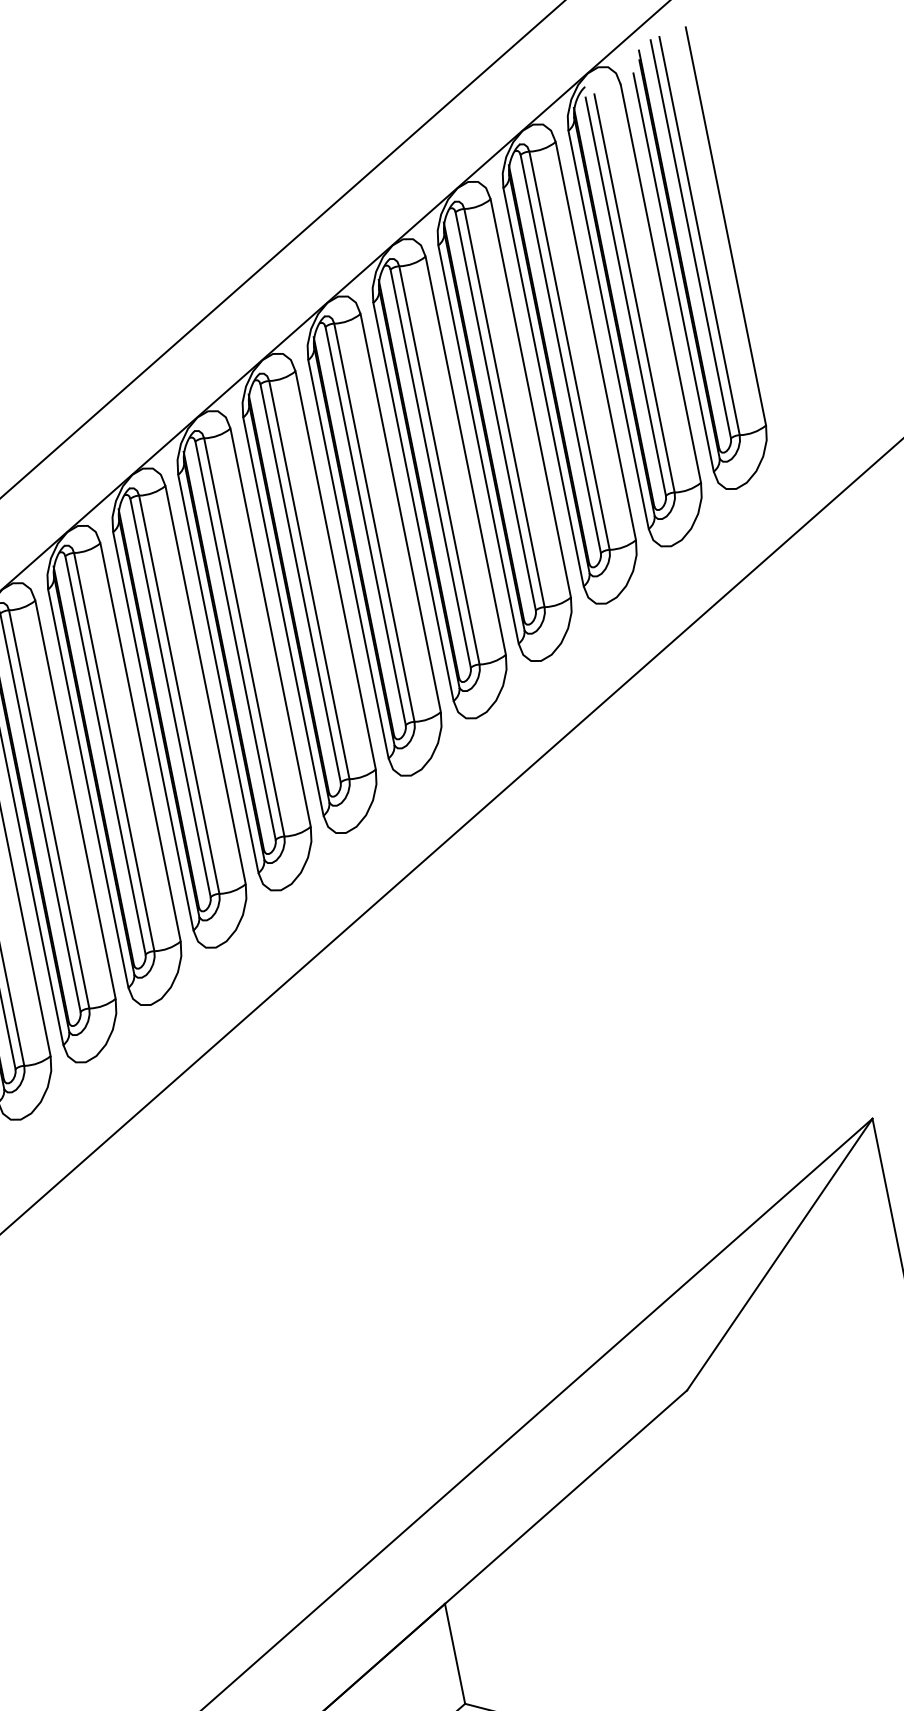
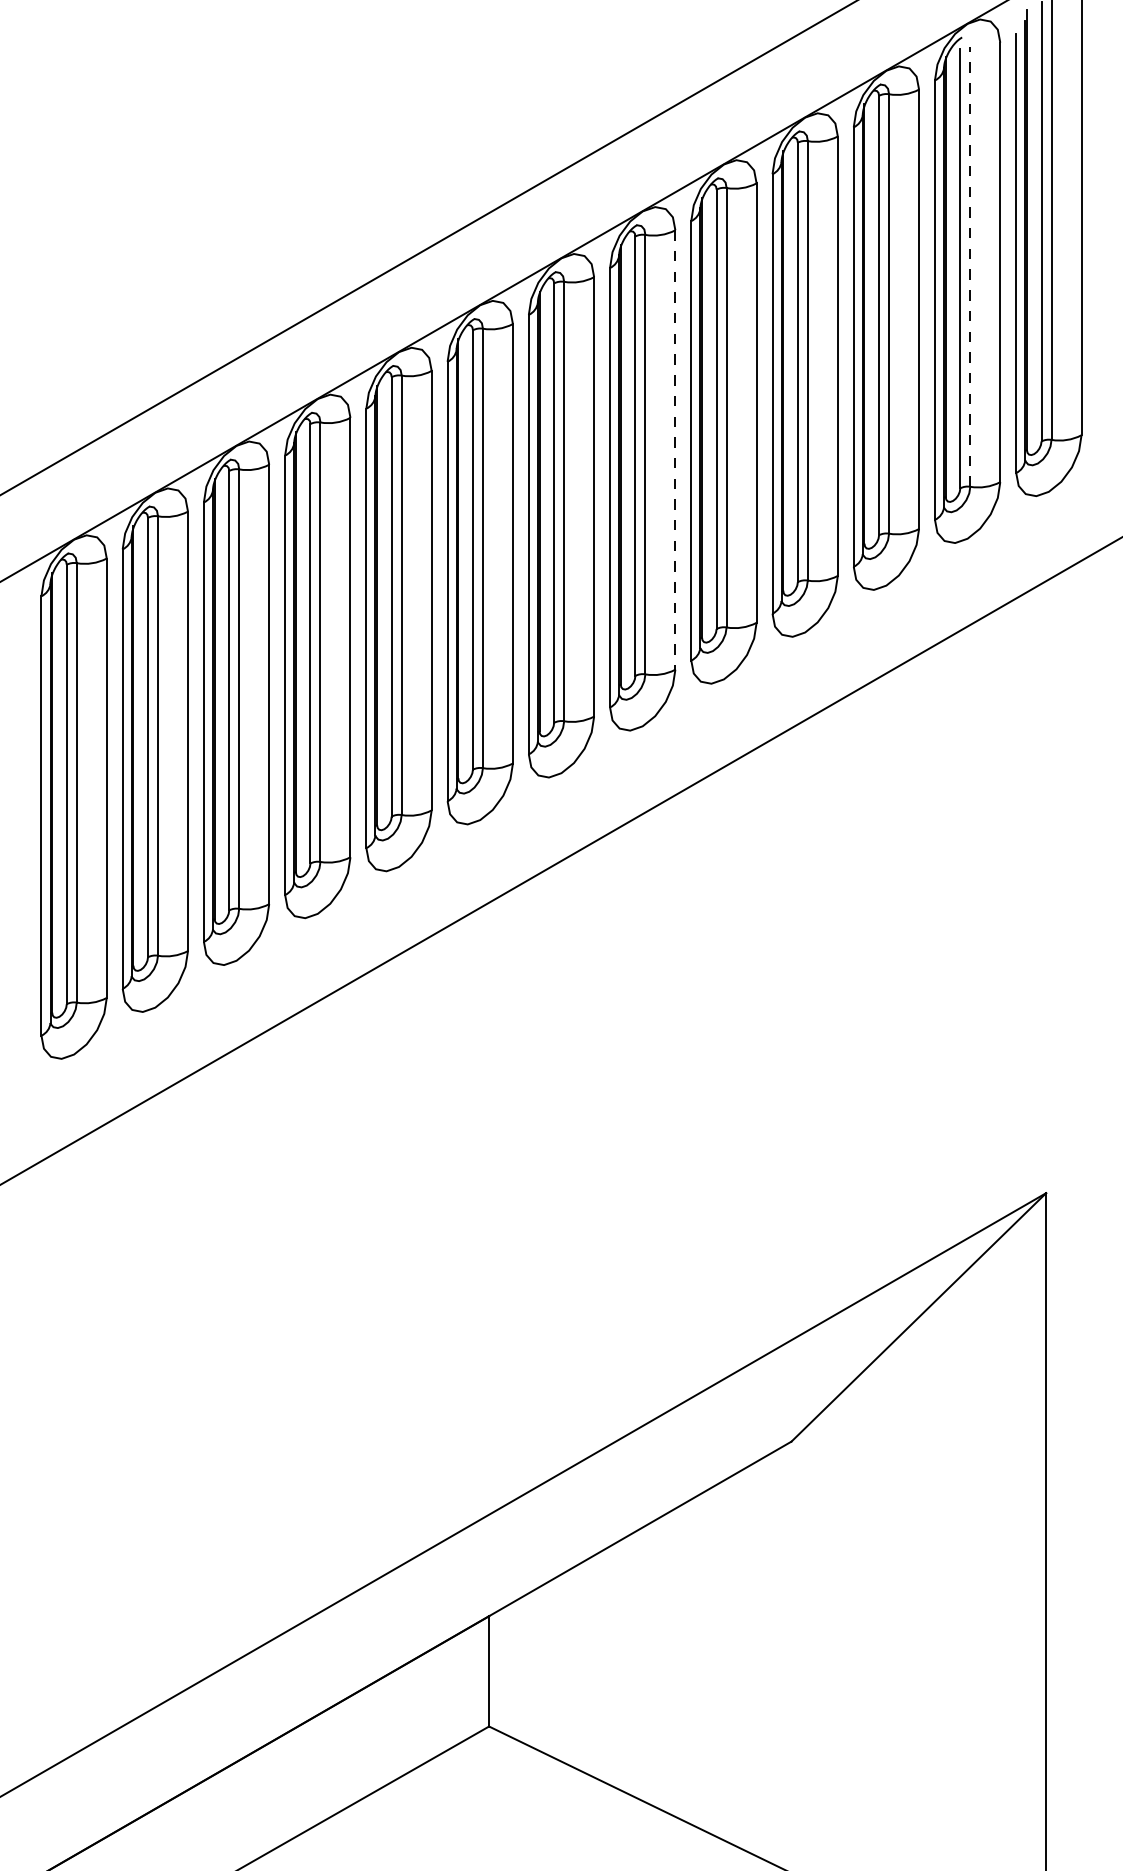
line: (634, 293) -> (970, 267), solid -> dashed
line: (400, 513) -> (675, 450), solid -> dashed

